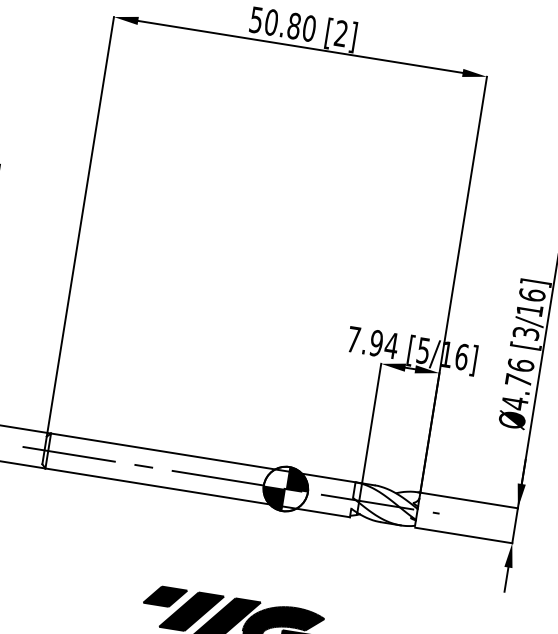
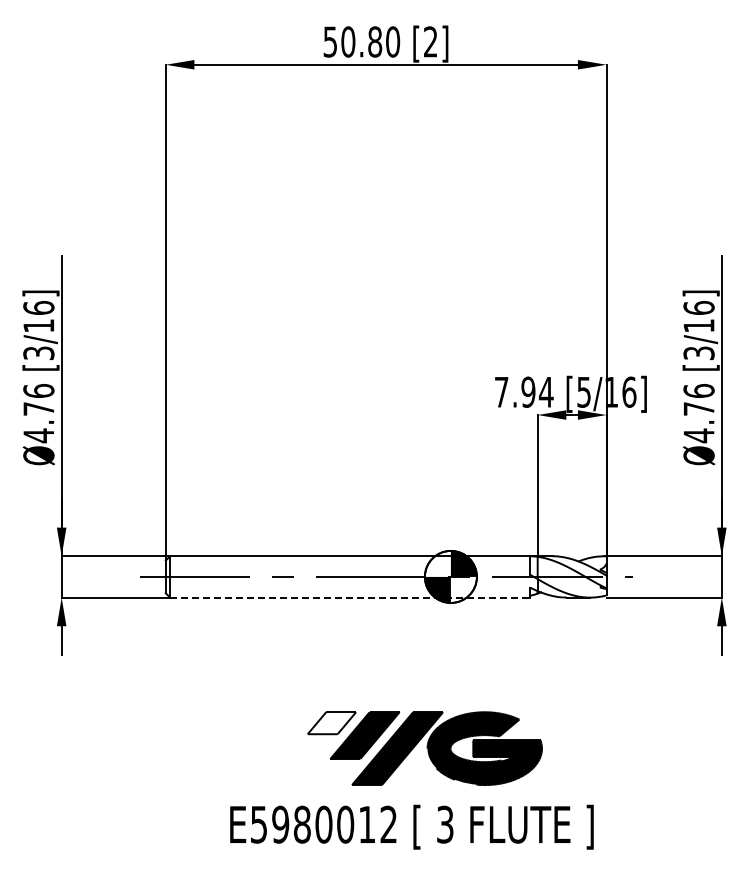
line: (198, 492) -> (350, 597), solid -> dashed
fill: (164, 596) -> (331, 723), removed

